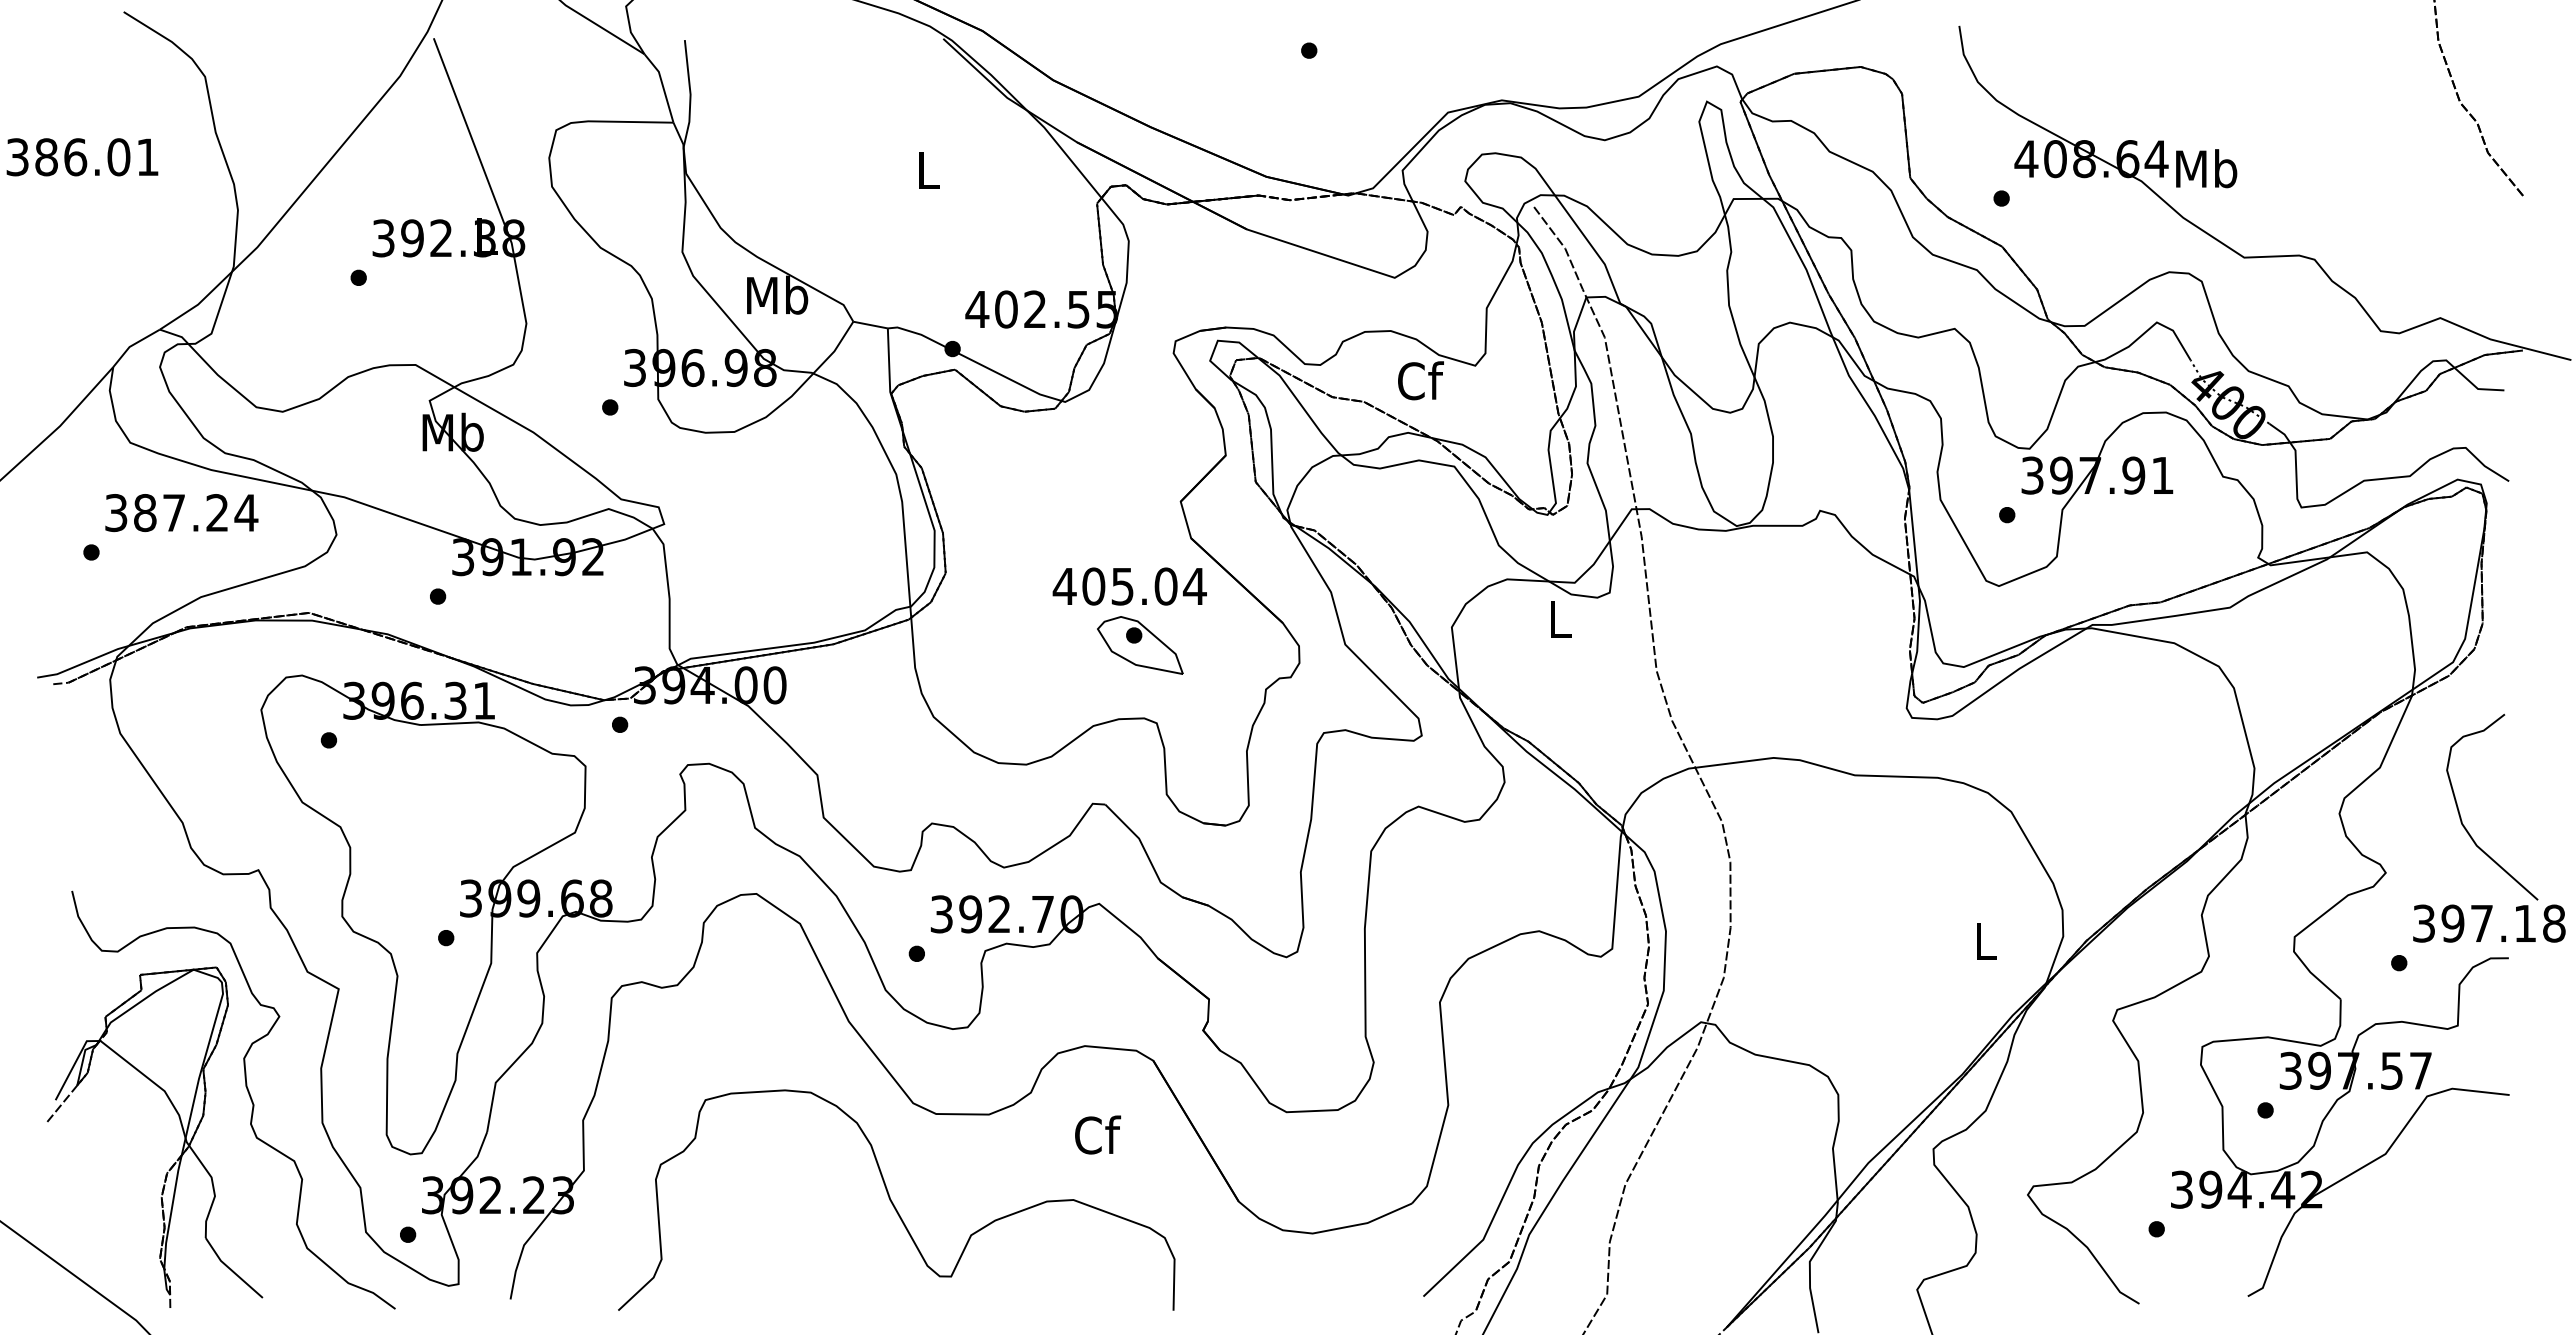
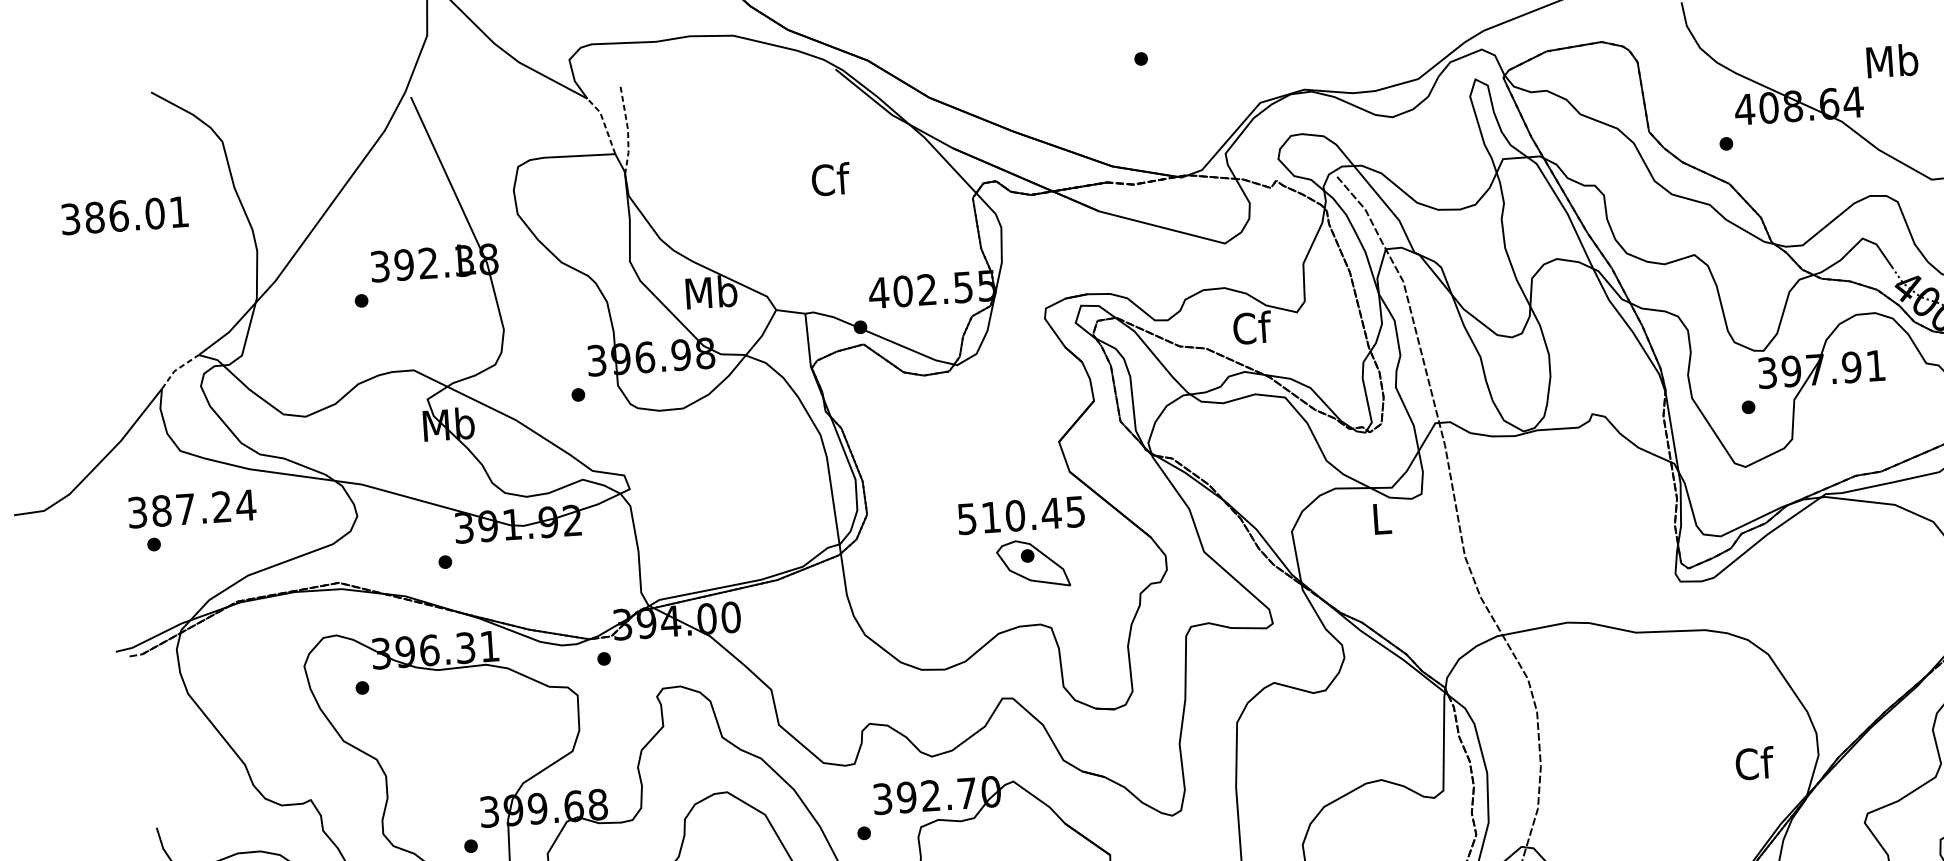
line: (662, 85) -> (604, 123), solid -> dashed
line: (690, 94) -> (627, 129), solid -> dashed
text: (2206, 168) -> (1892, 60), moved
text: (929, 169) -> (831, 178), L -> Cf
line: (133, 345) -> (177, 369), solid -> dashed
text: (181, 513) -> (191, 509), moved
text: (1129, 586) -> (1021, 515), 405.04 -> 510.45
text: (1986, 940) -> (1754, 763), L -> Cf

